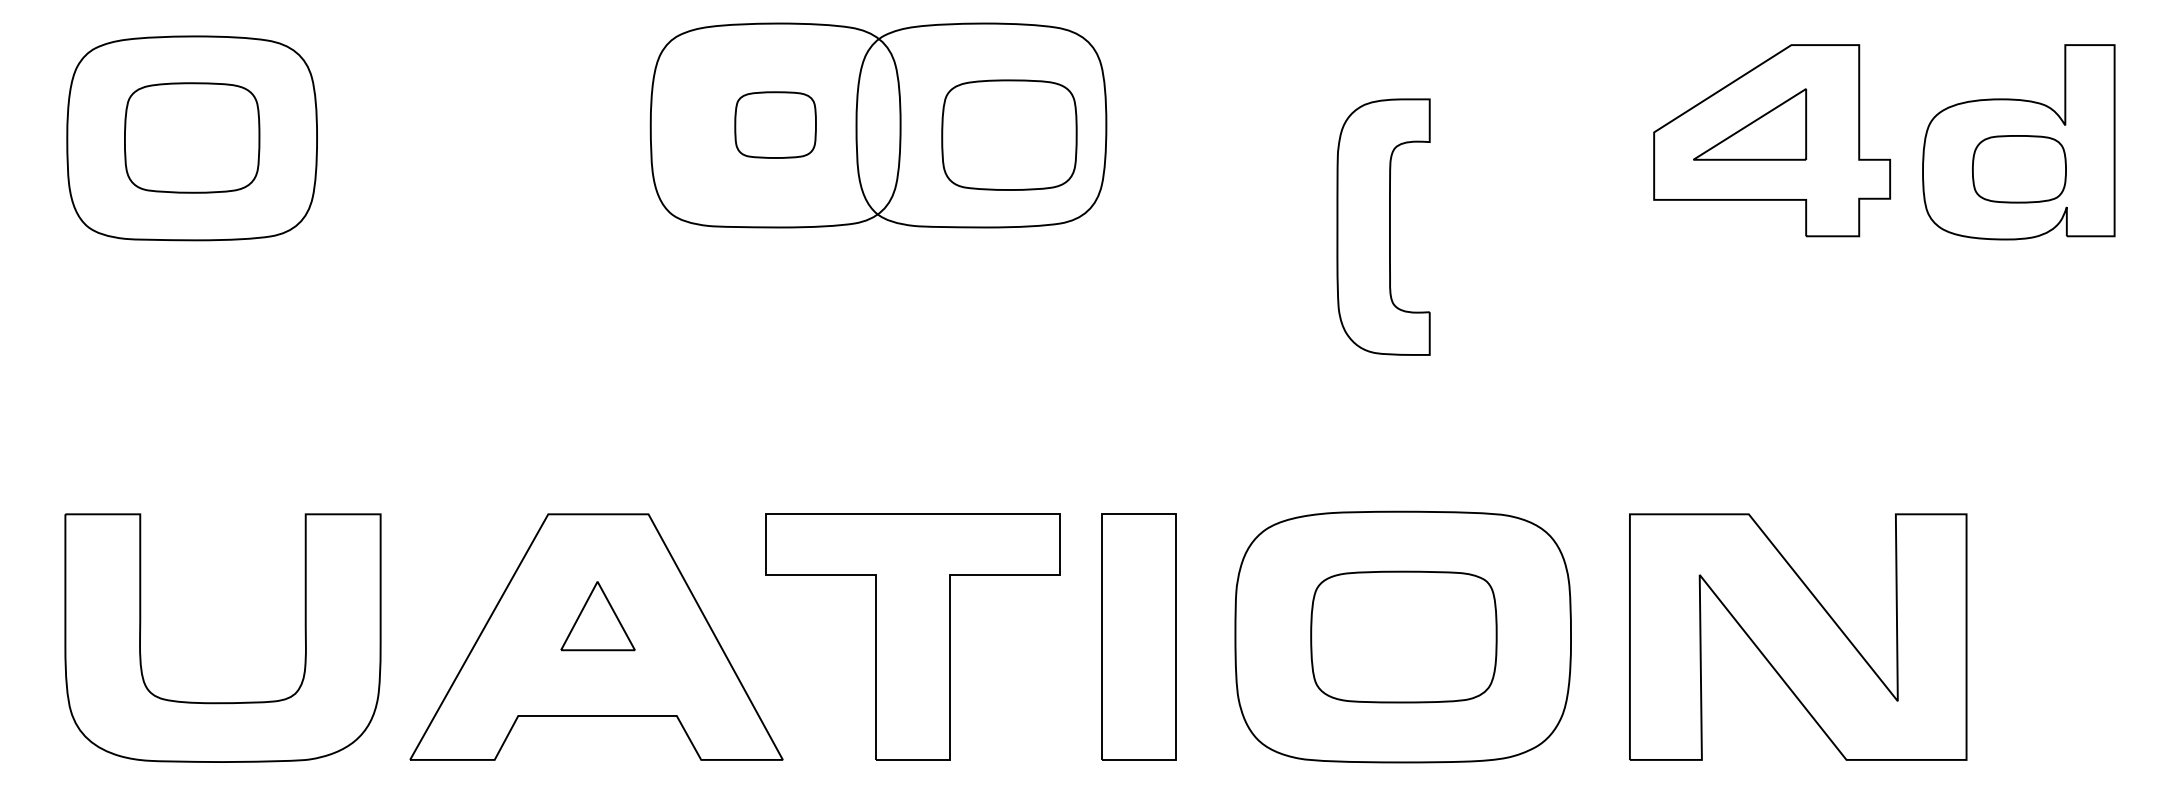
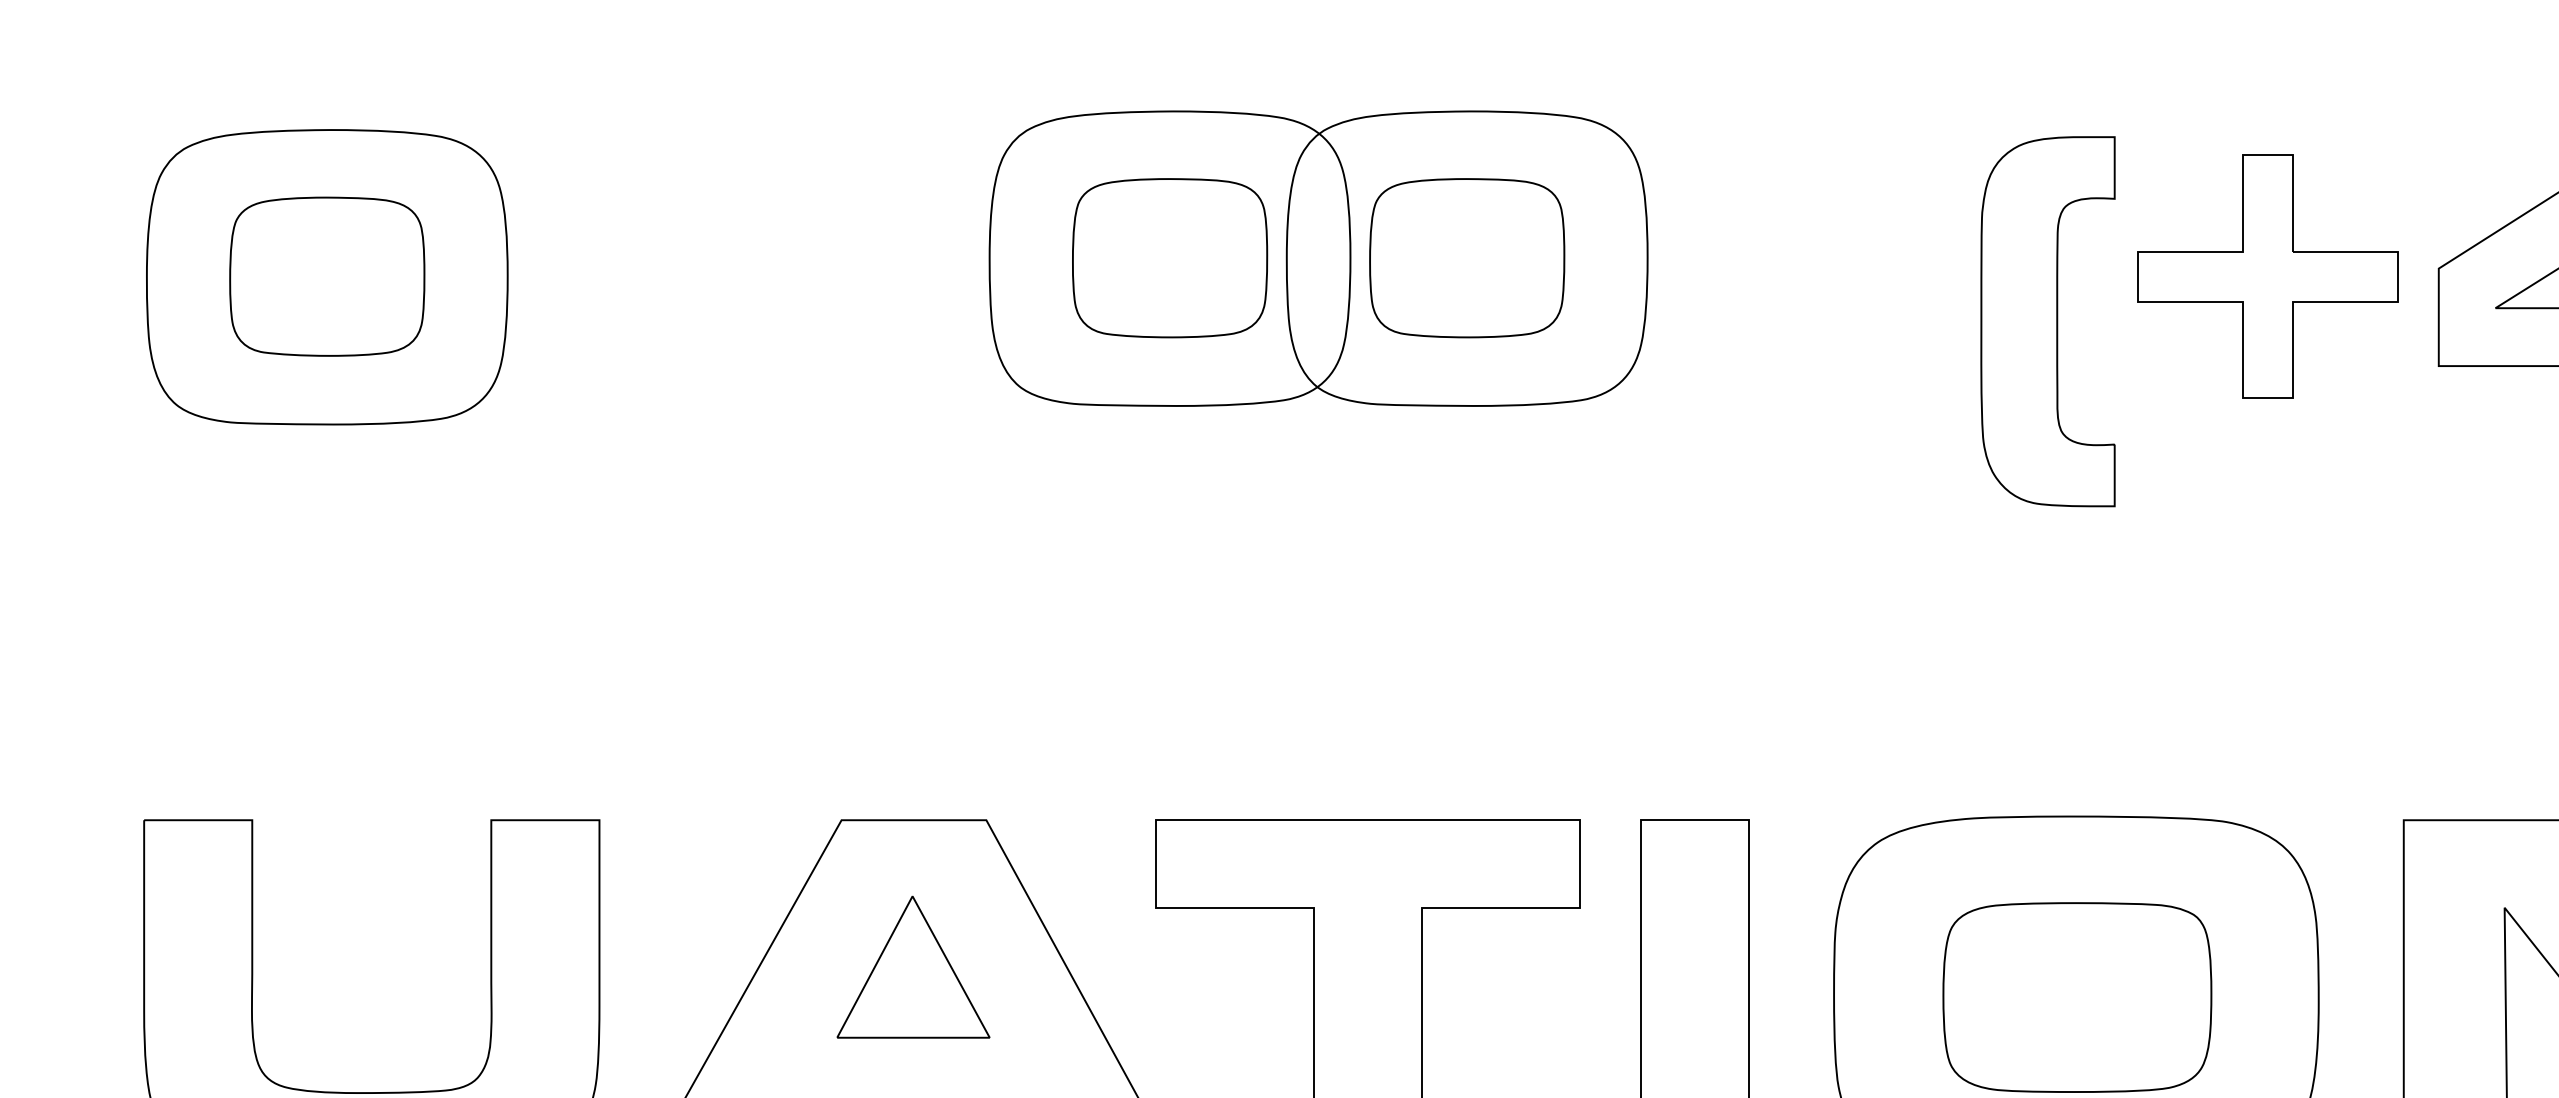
part: (775, 124) -> (1169, 257), size x1.67
part: (1009, 134) -> (1467, 257), moved
part: (1535, 137) -> (2267, 275), added
part: (1383, 226) -> (2047, 320), moved
part: (597, 615) -> (912, 966), size x1.43

